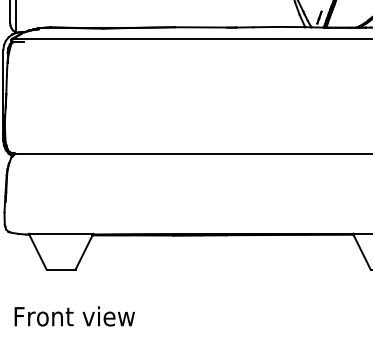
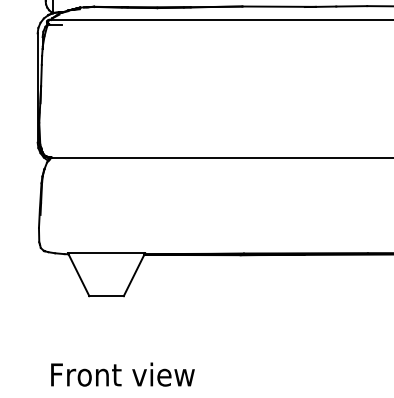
text: (74, 316) -> (122, 374), moved

